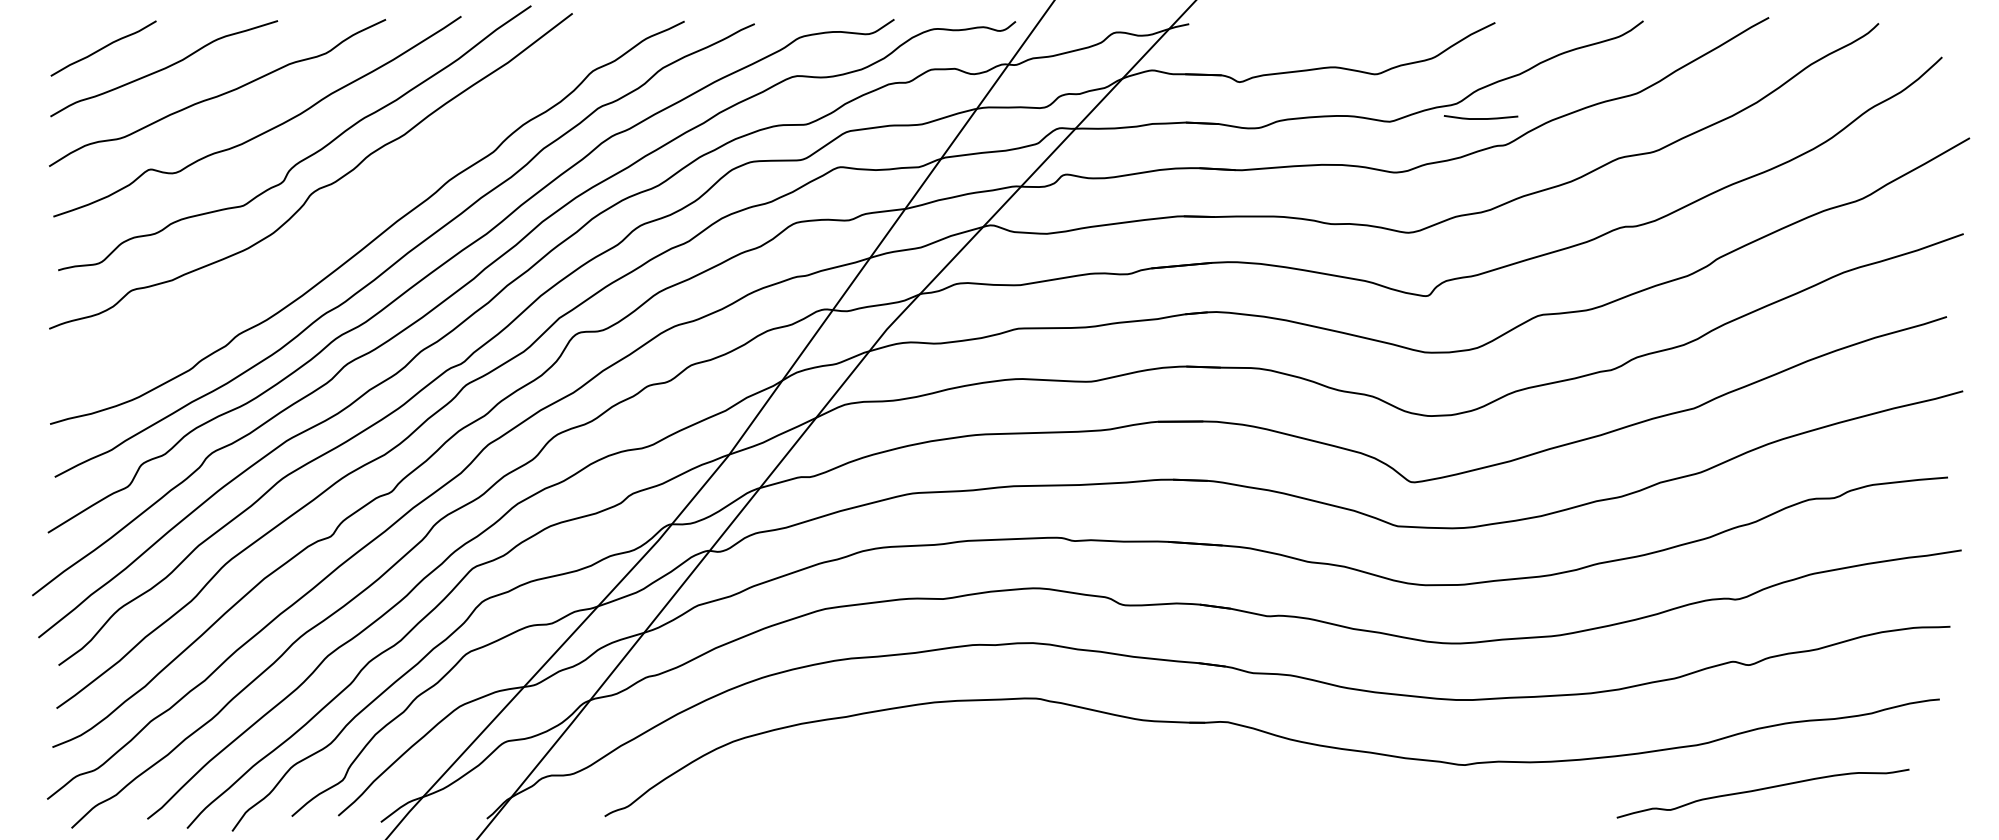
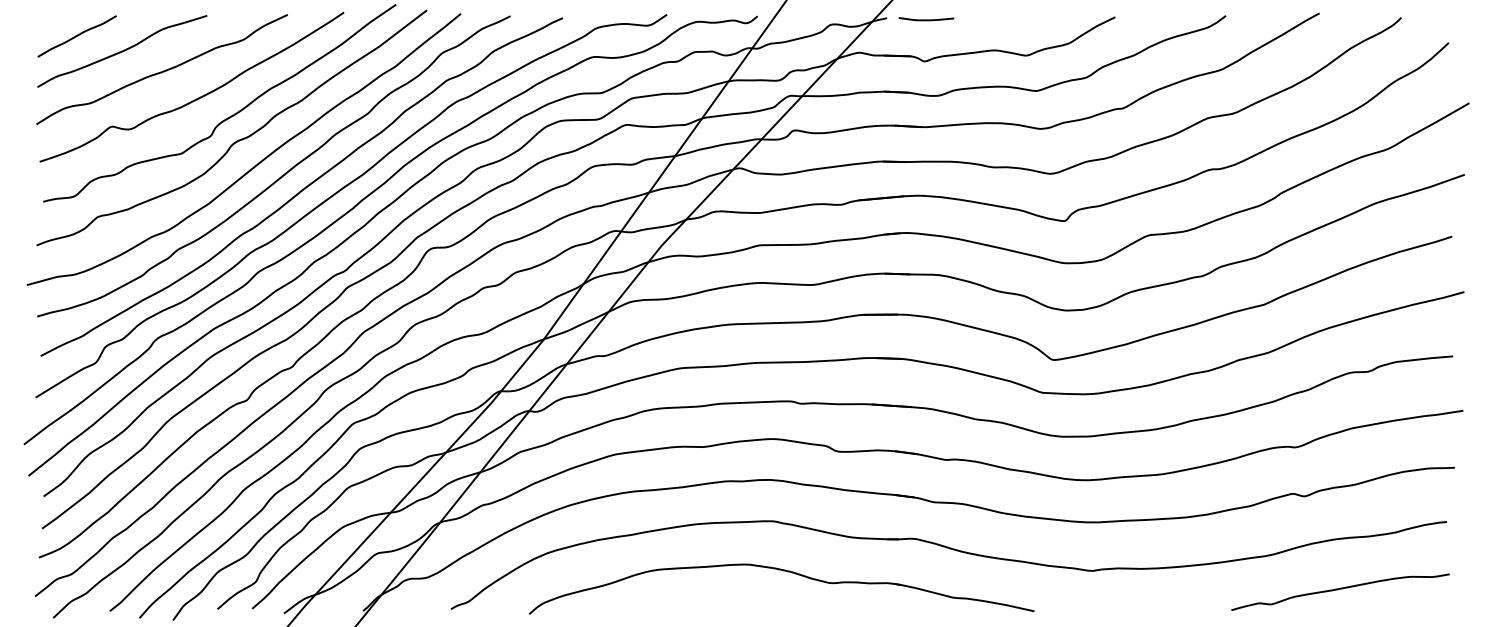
curve: (1480, 118) -> (926, 19), moved
curve: (343, 220) -> (256, 164), added
part: (1050, 765) -> (783, 571), added
curve: (1761, 790) -> (1339, 589), moved

